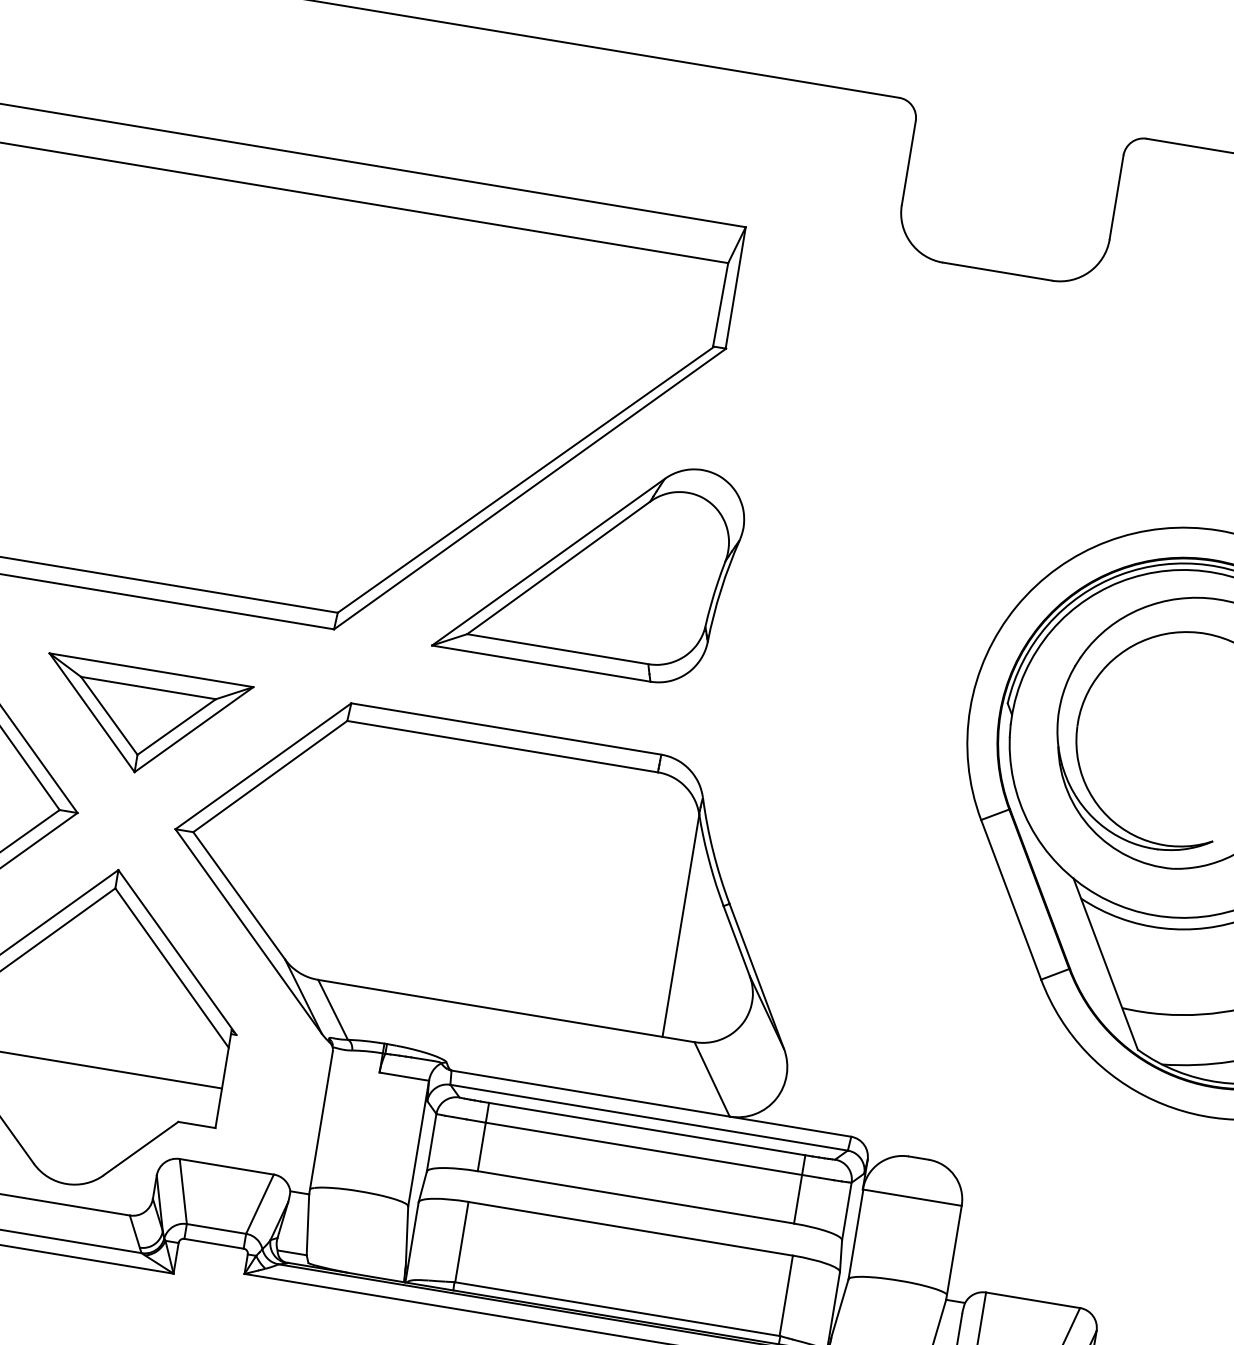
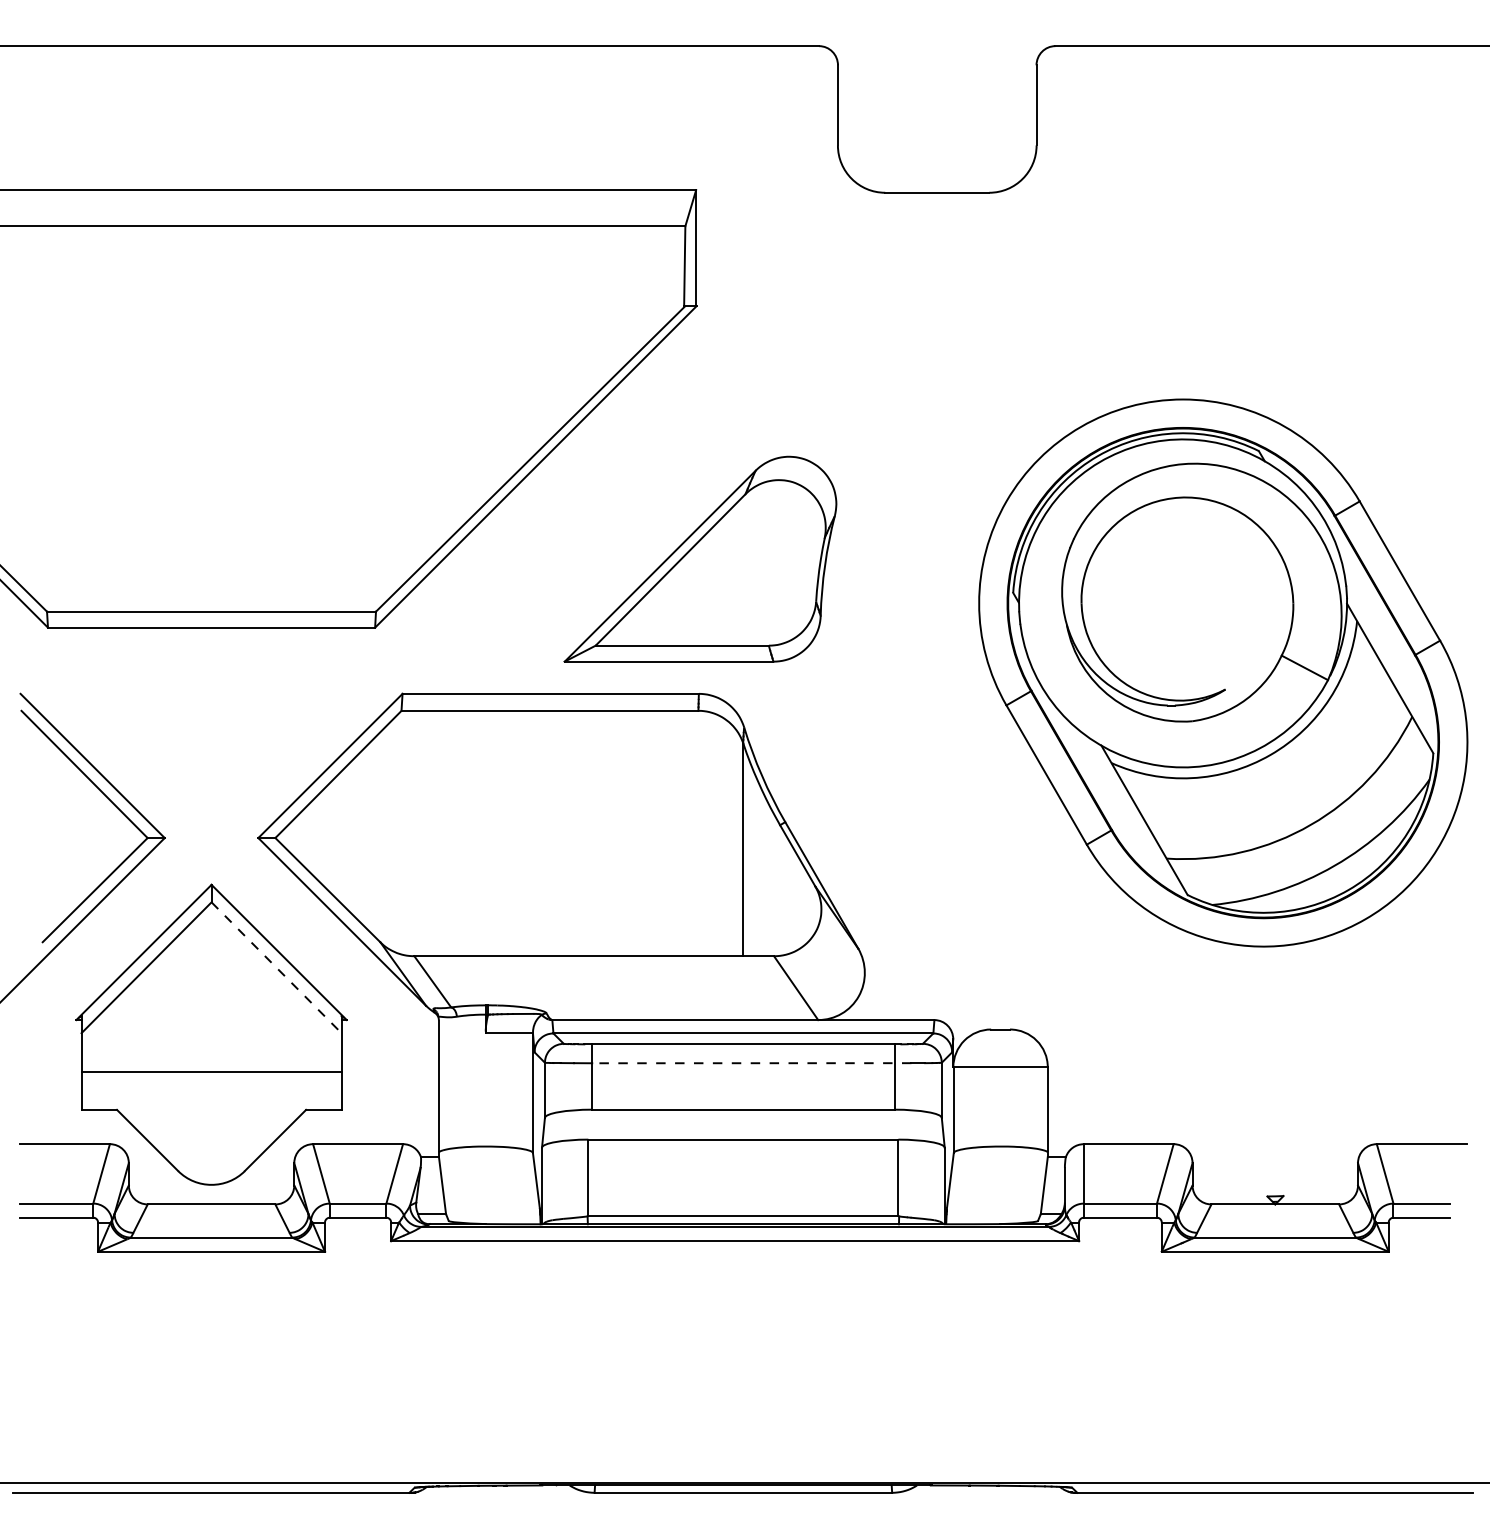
part: (591, 561) -> (700, 558), moved
part: (143, 721) -> (211, 742), removed
line: (171, 968) -> (276, 968), solid -> dashed
line: (652, 1150) -> (751, 1063), solid -> dashed

